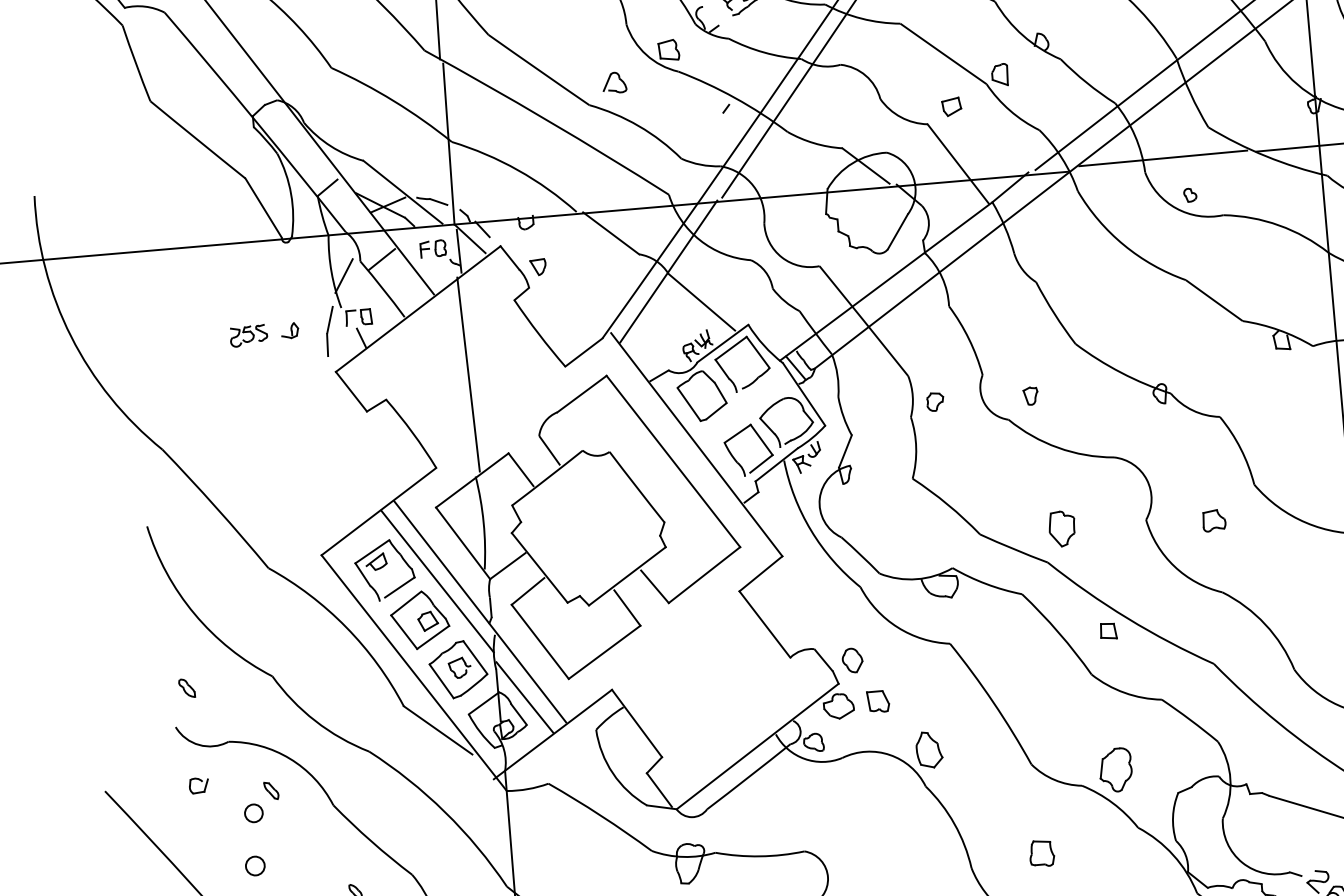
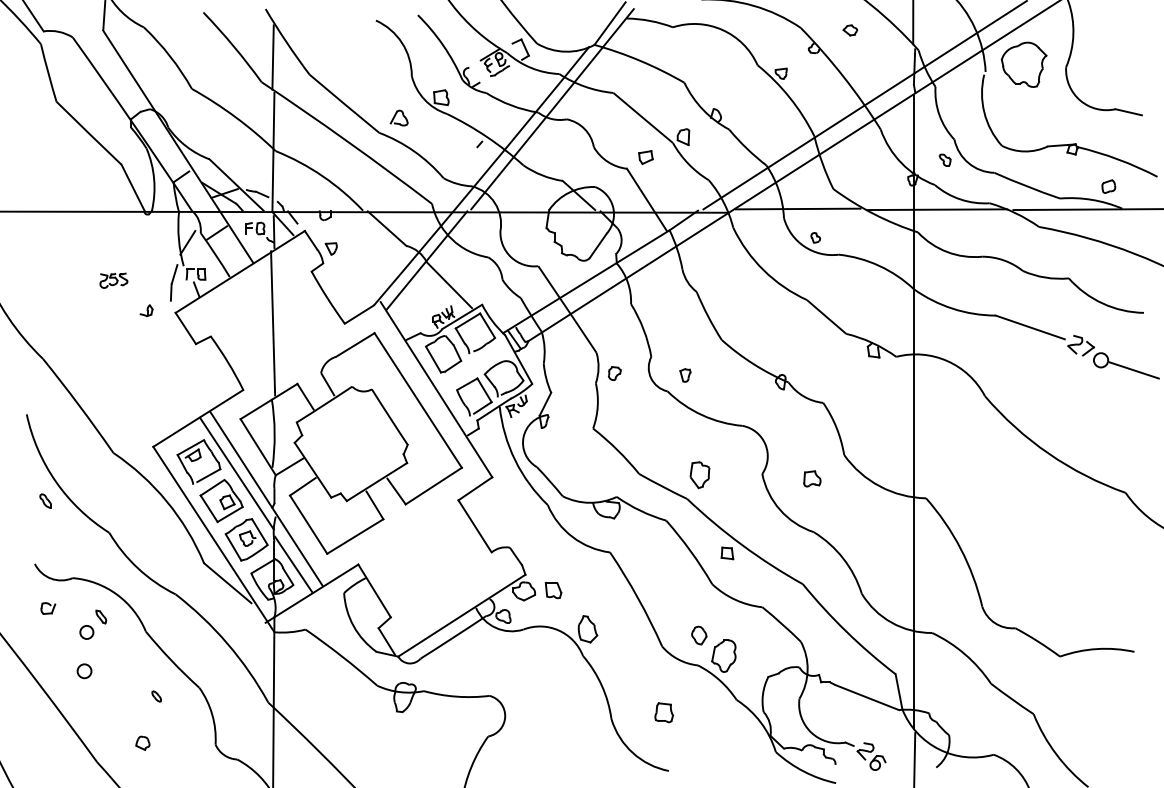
part: (289, 330) -> (146, 310), moved
part: (852, 660) -> (699, 635), moved
part: (186, 687) -> (45, 500), moved

